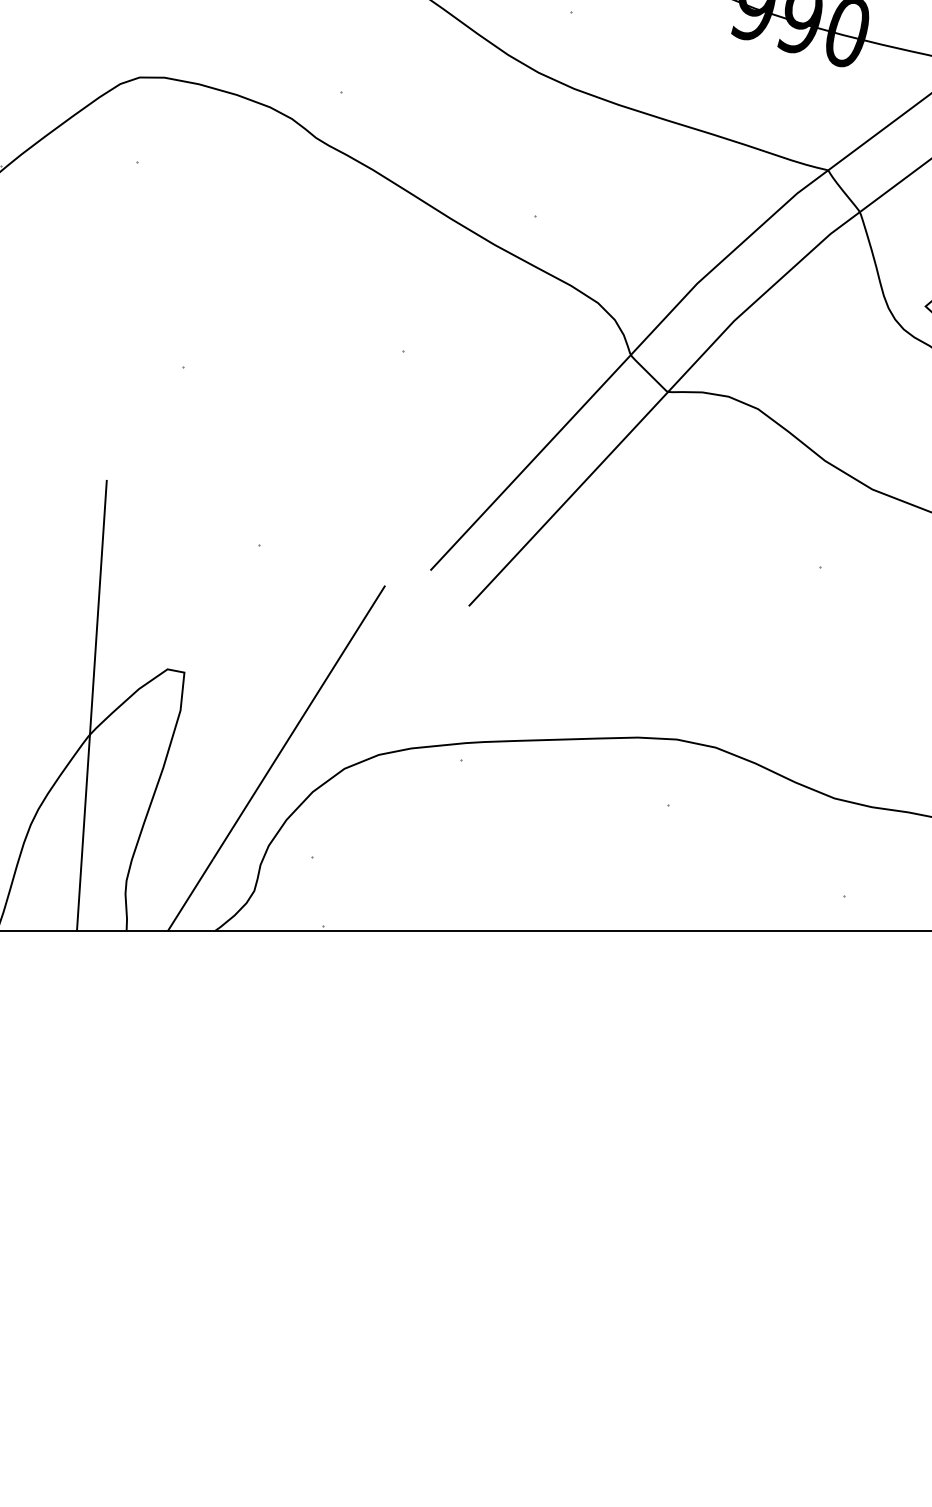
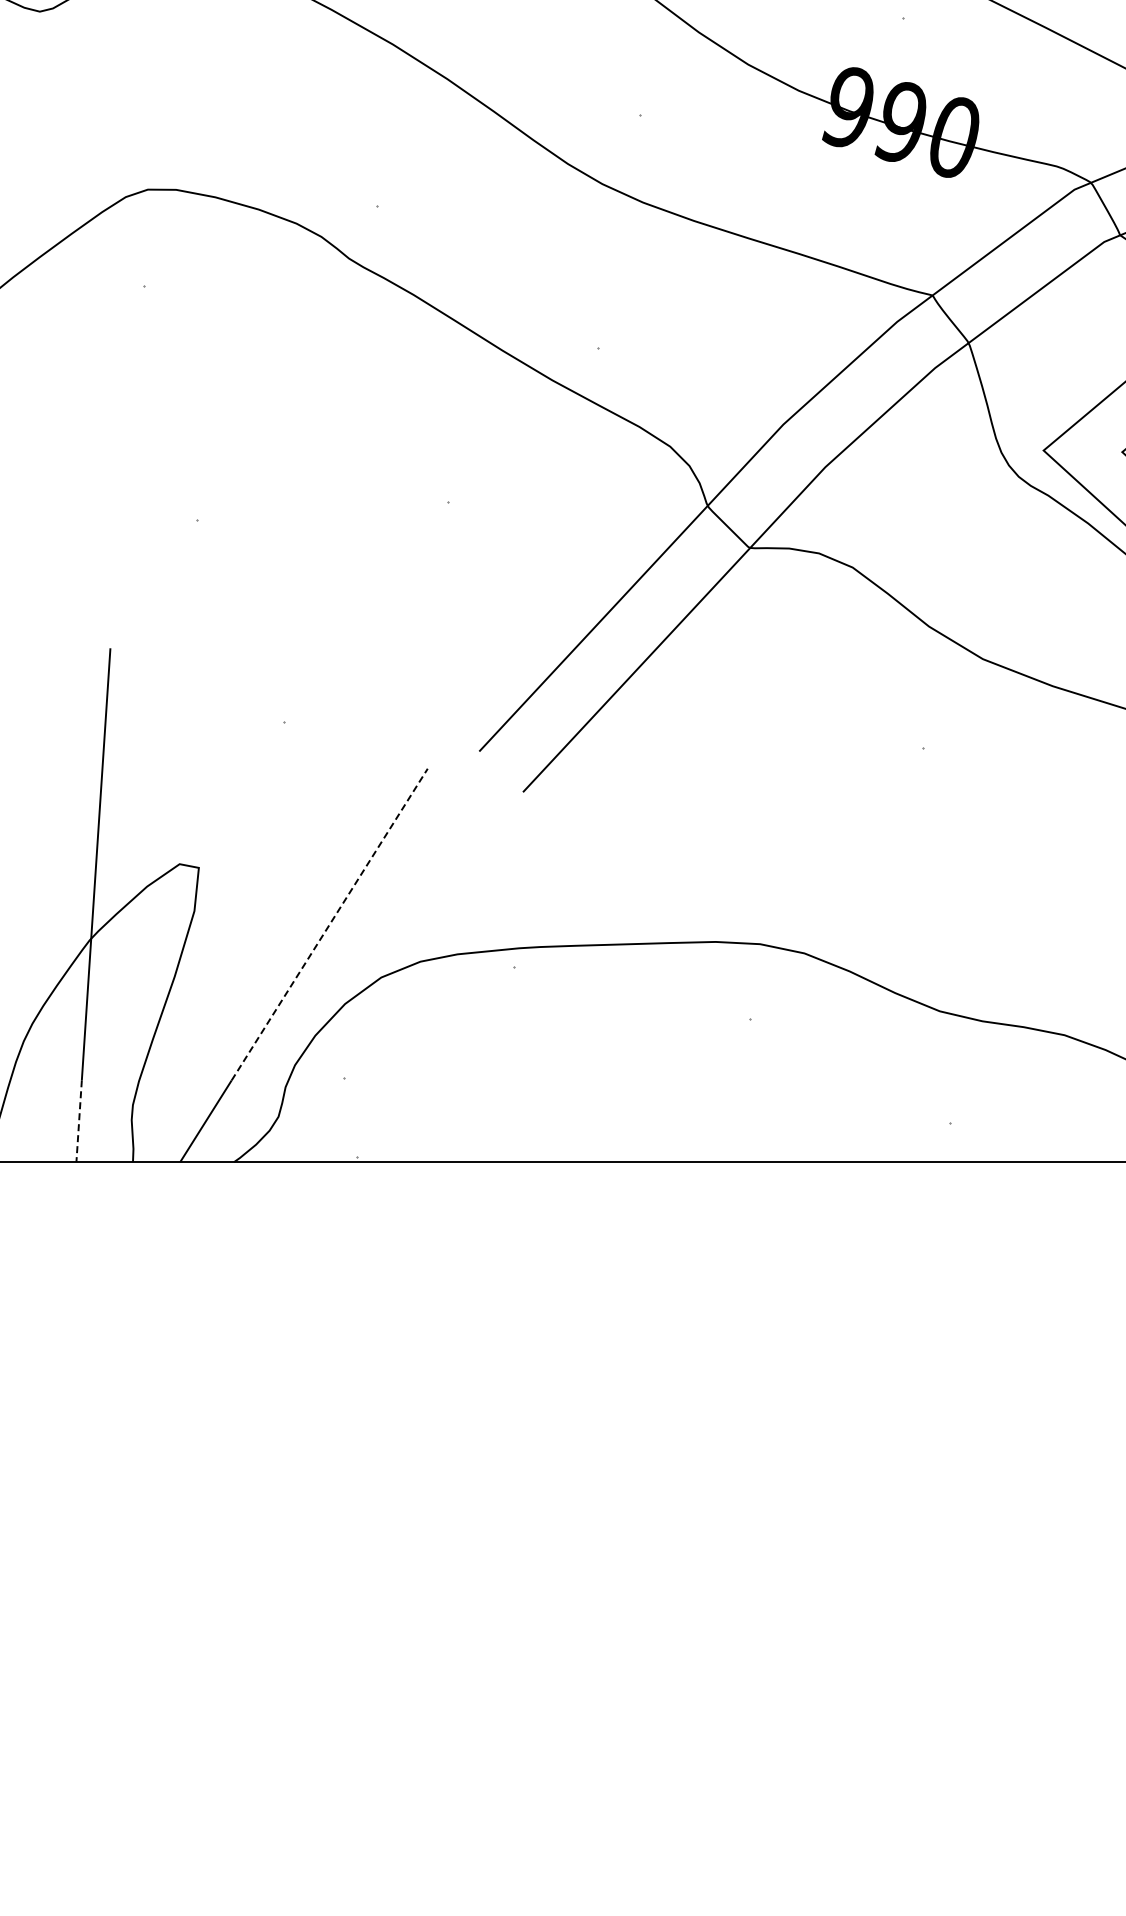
line: (299, 722) -> (329, 924), solid -> dashed
line: (79, 895) -> (79, 1121), solid -> dashed

